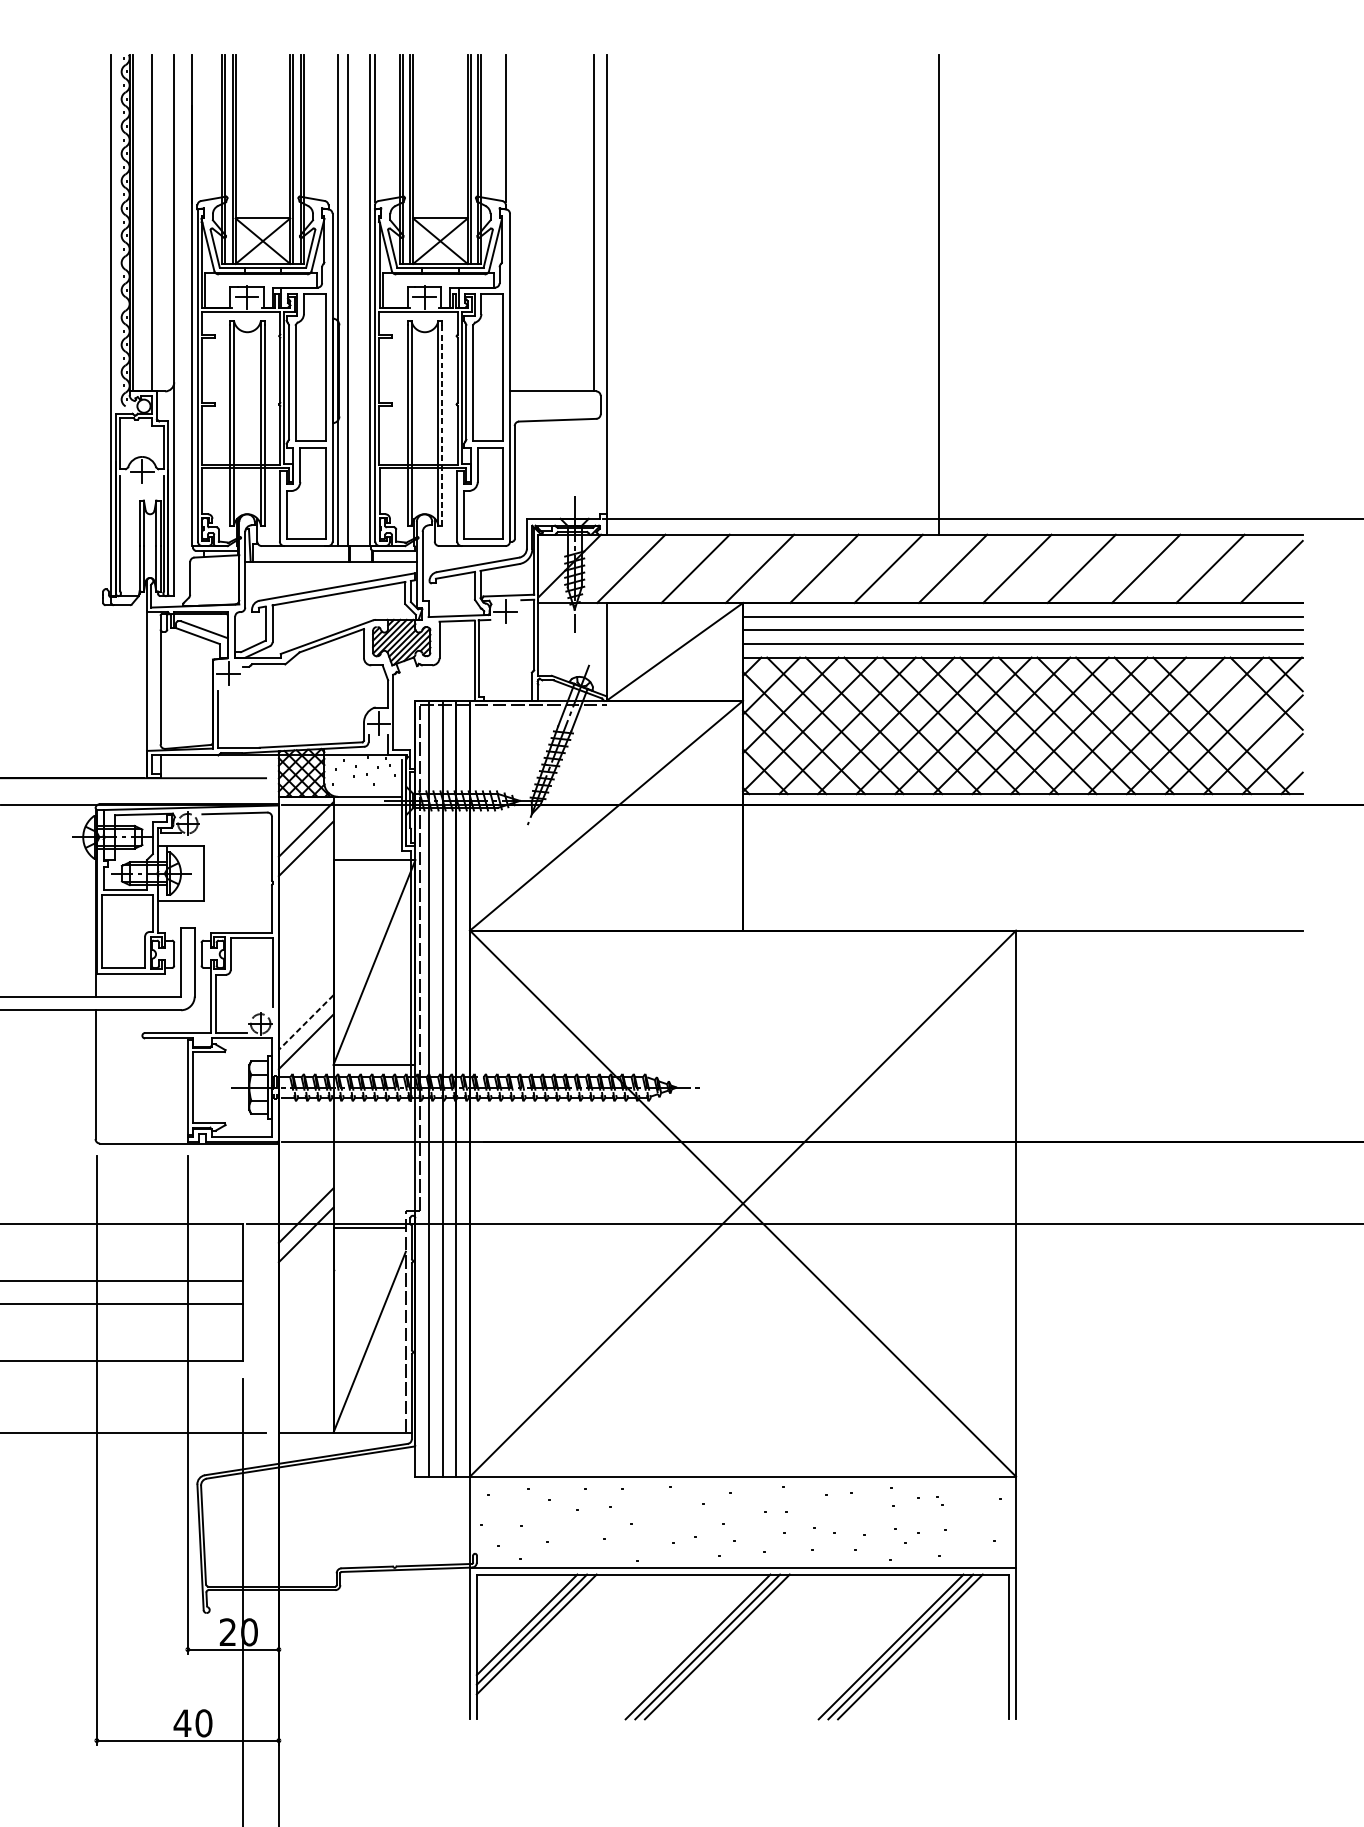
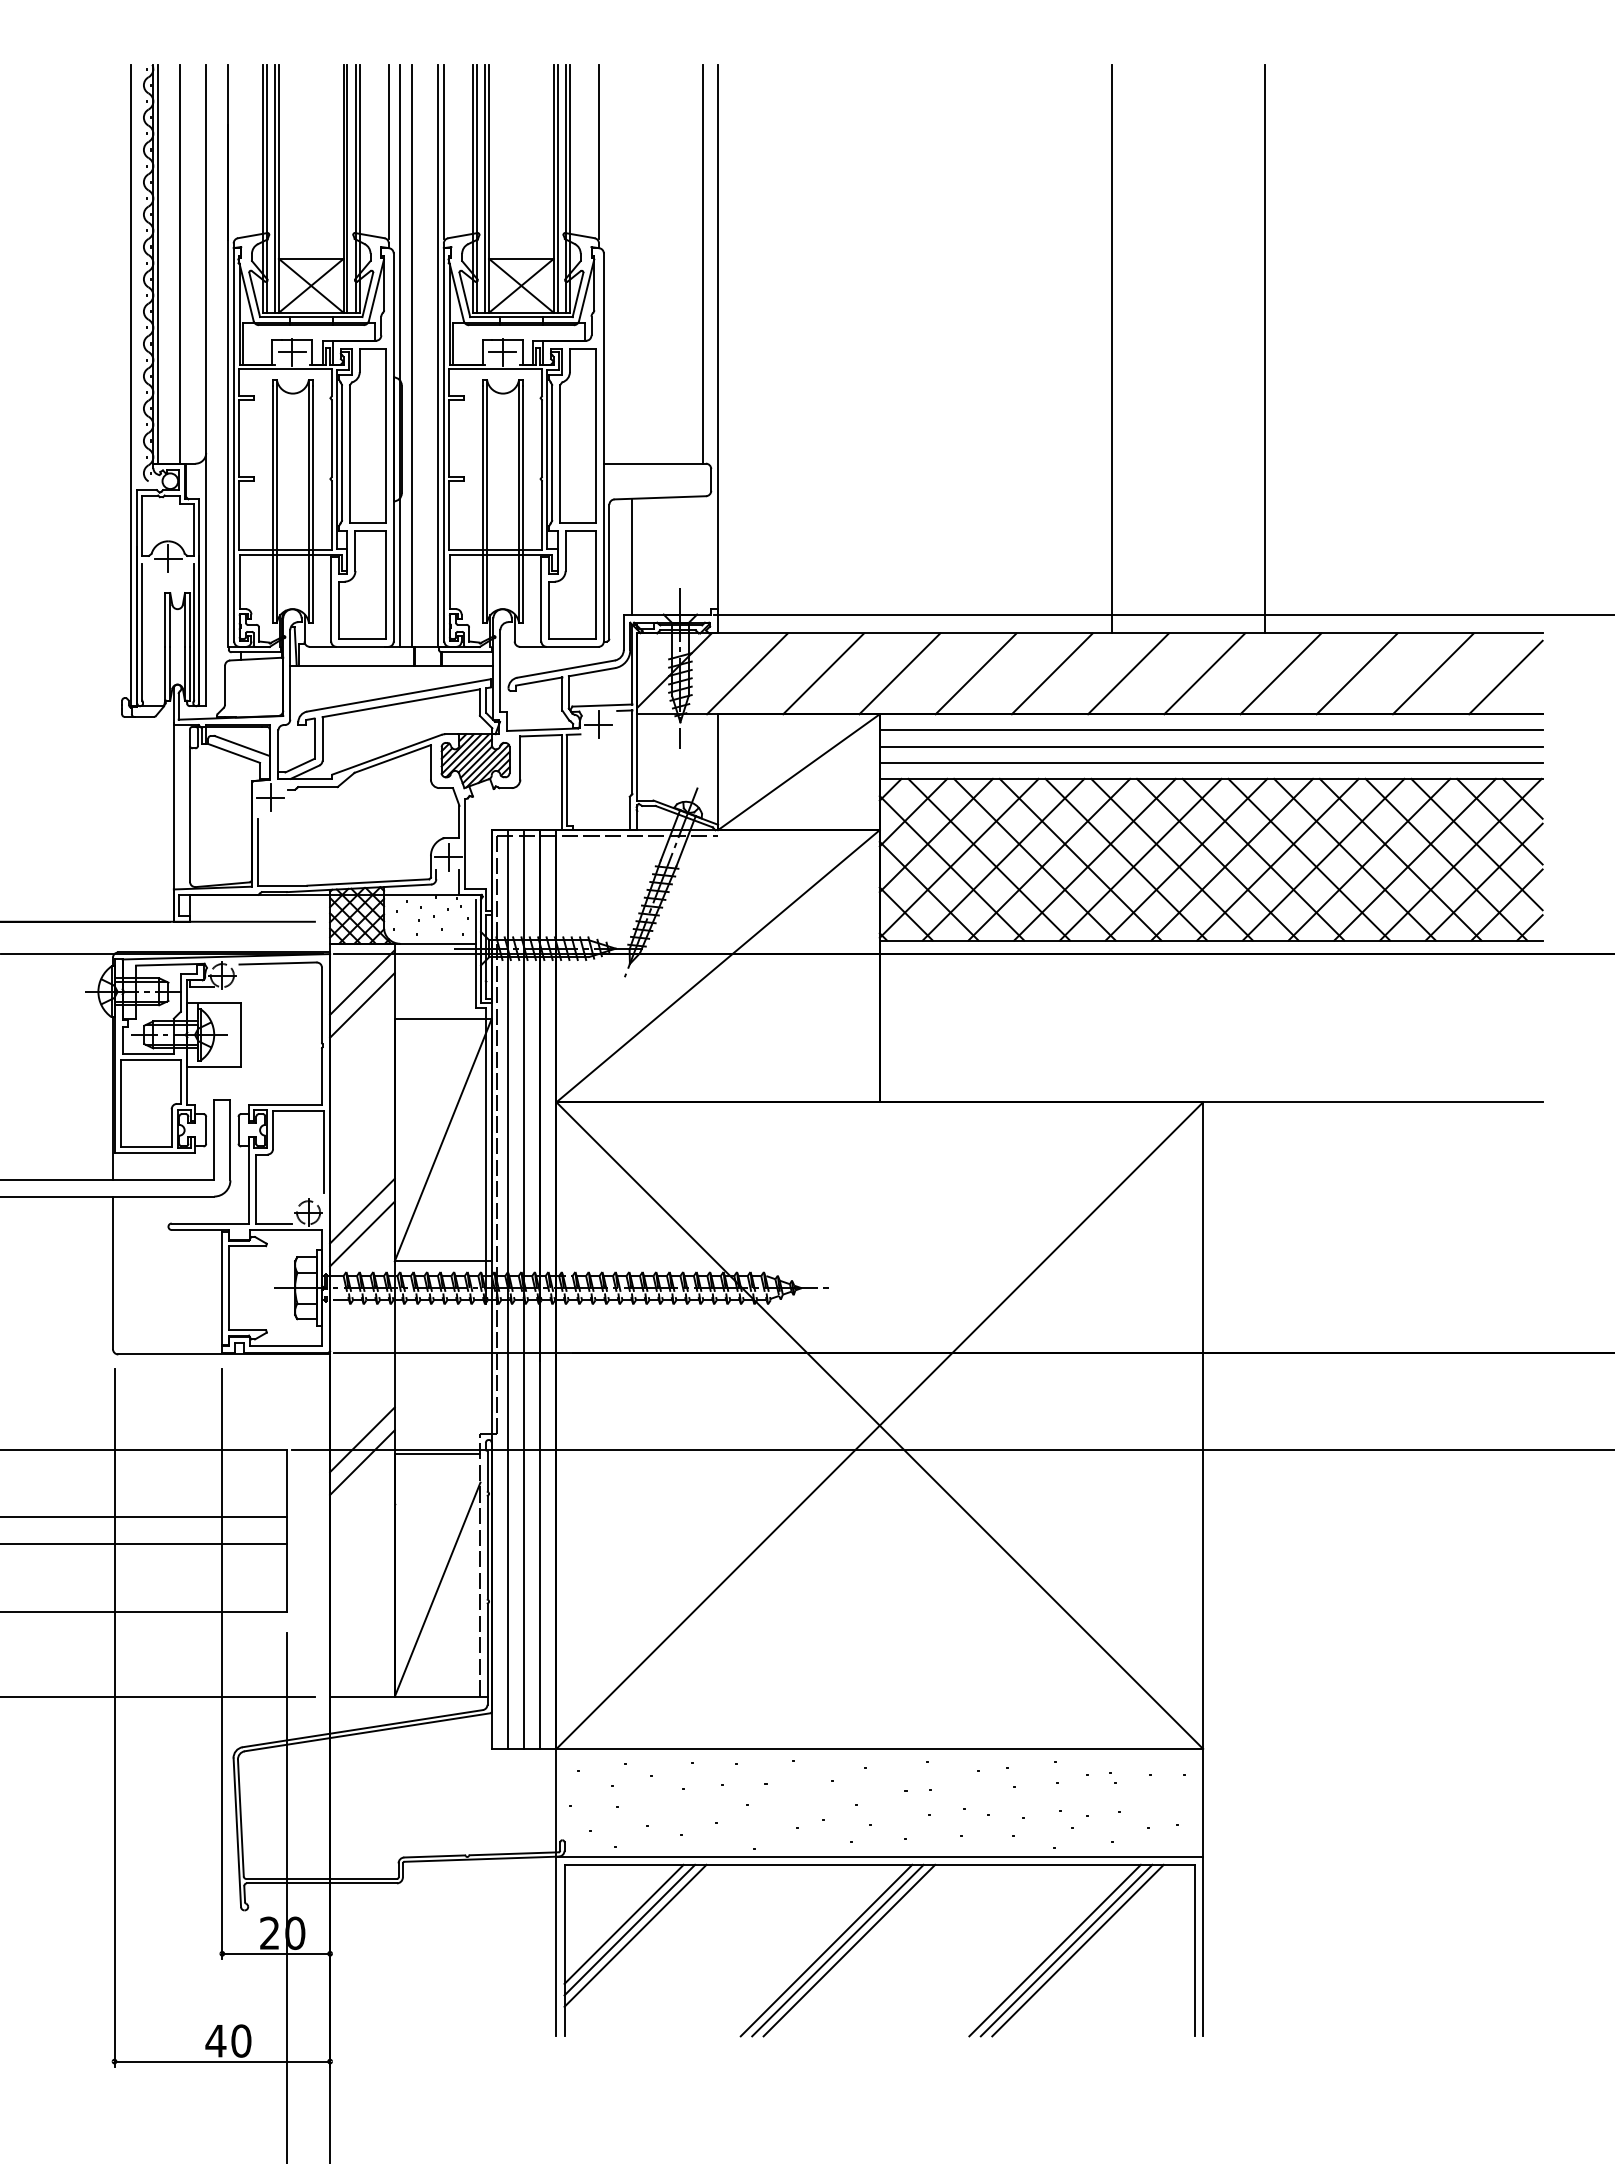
line: (328, 127) -> (388, 151), added
line: (1068, 294) -> (1265, 348), added
line: (442, 425) -> (523, 504), dashed -> solid
line: (534, 469) -> (632, 556), added
line: (1246, 712) -> (1476, 844), added
line: (306, 1022) -> (362, 1211), dashed -> solid

